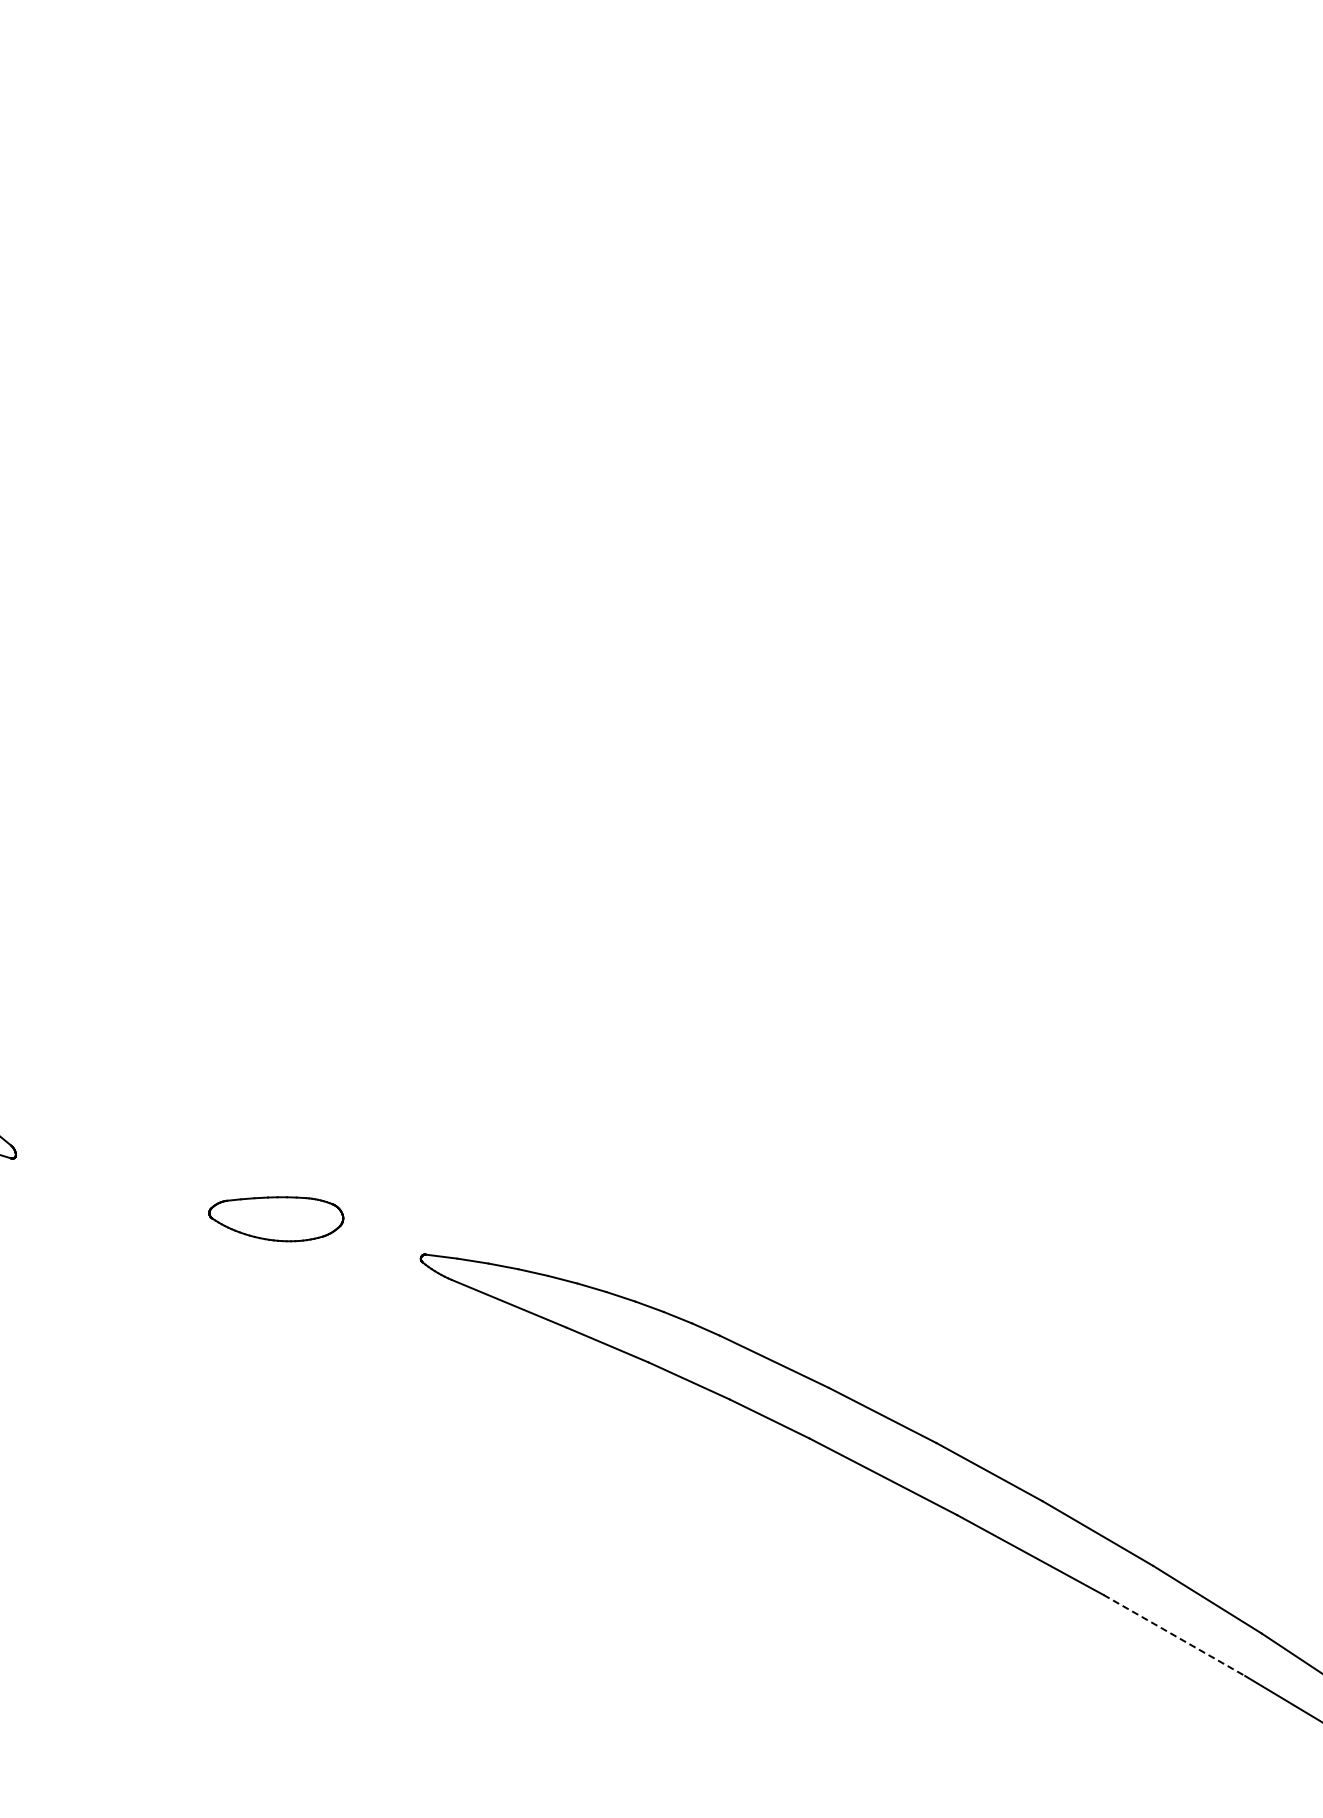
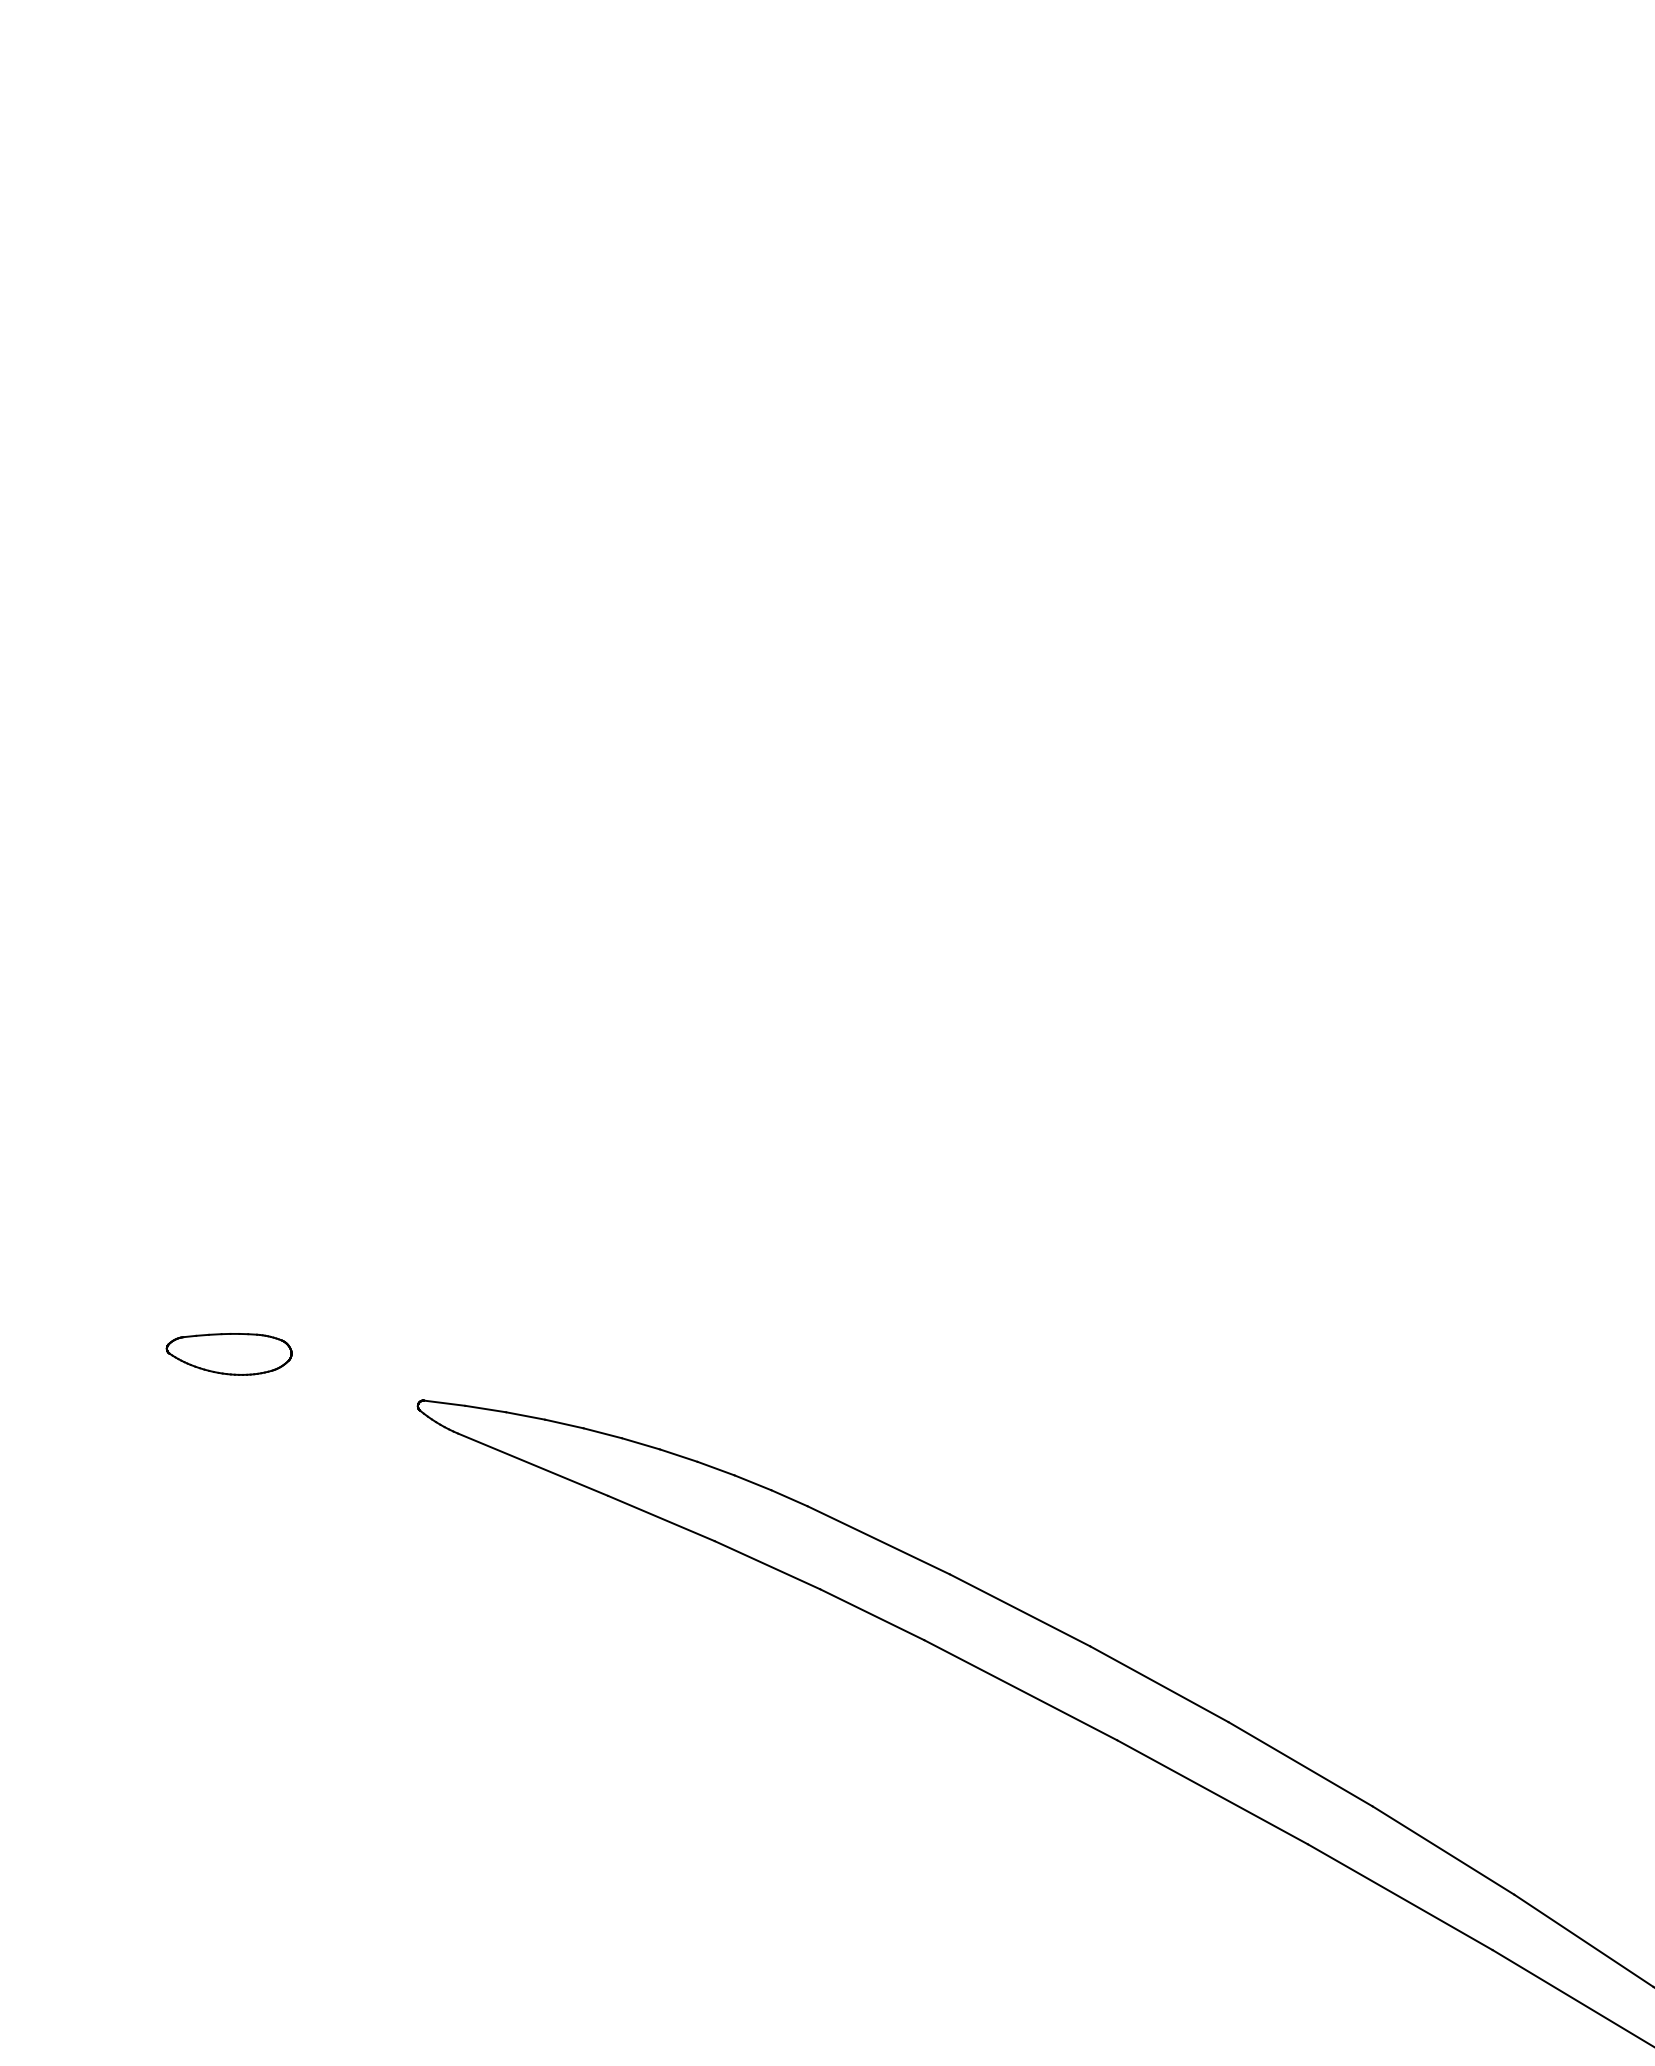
part: (275, 1218) -> (228, 1353), size x0.71
line: (1174, 1635) -> (1400, 1897), dashed -> solid

